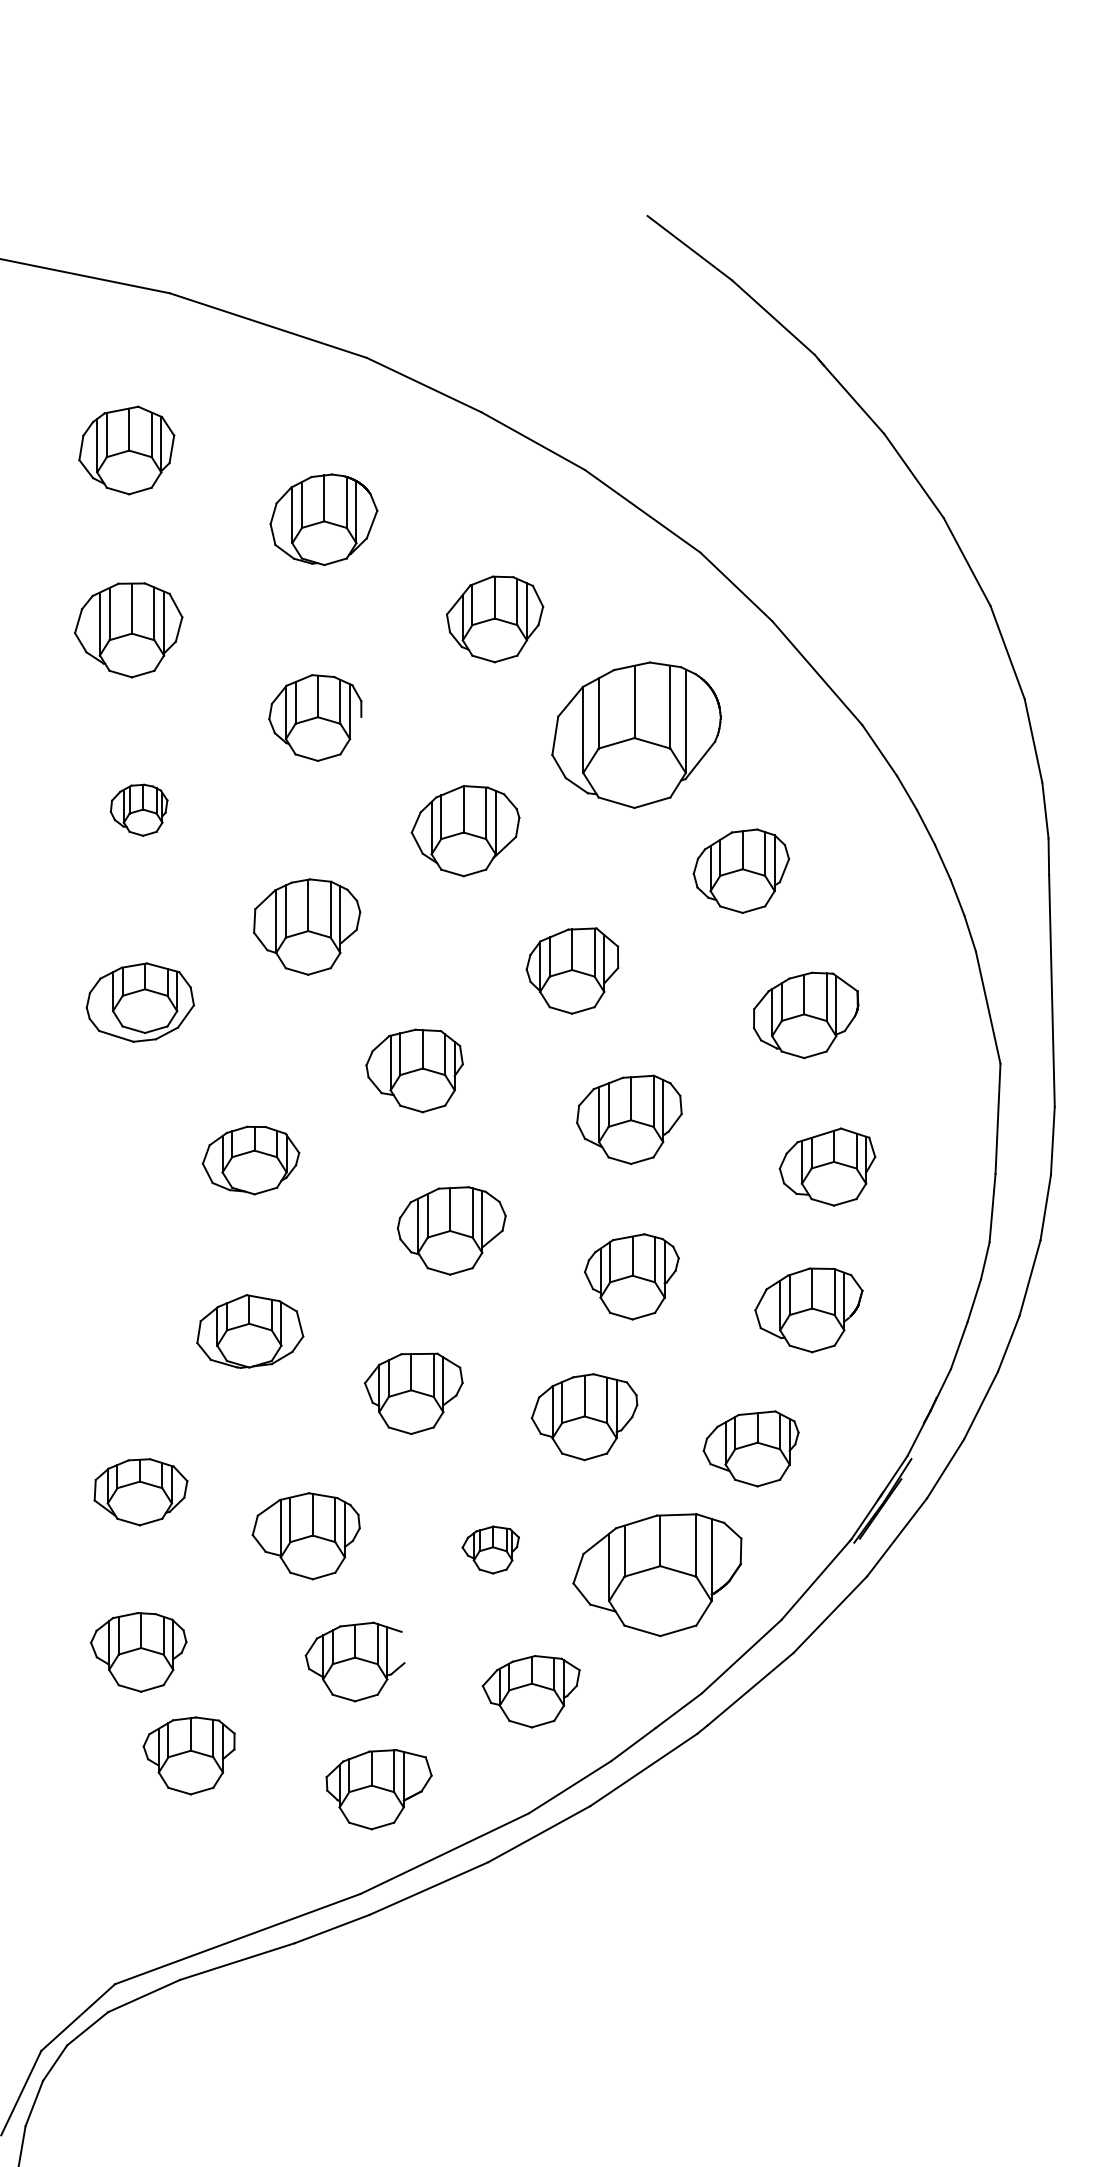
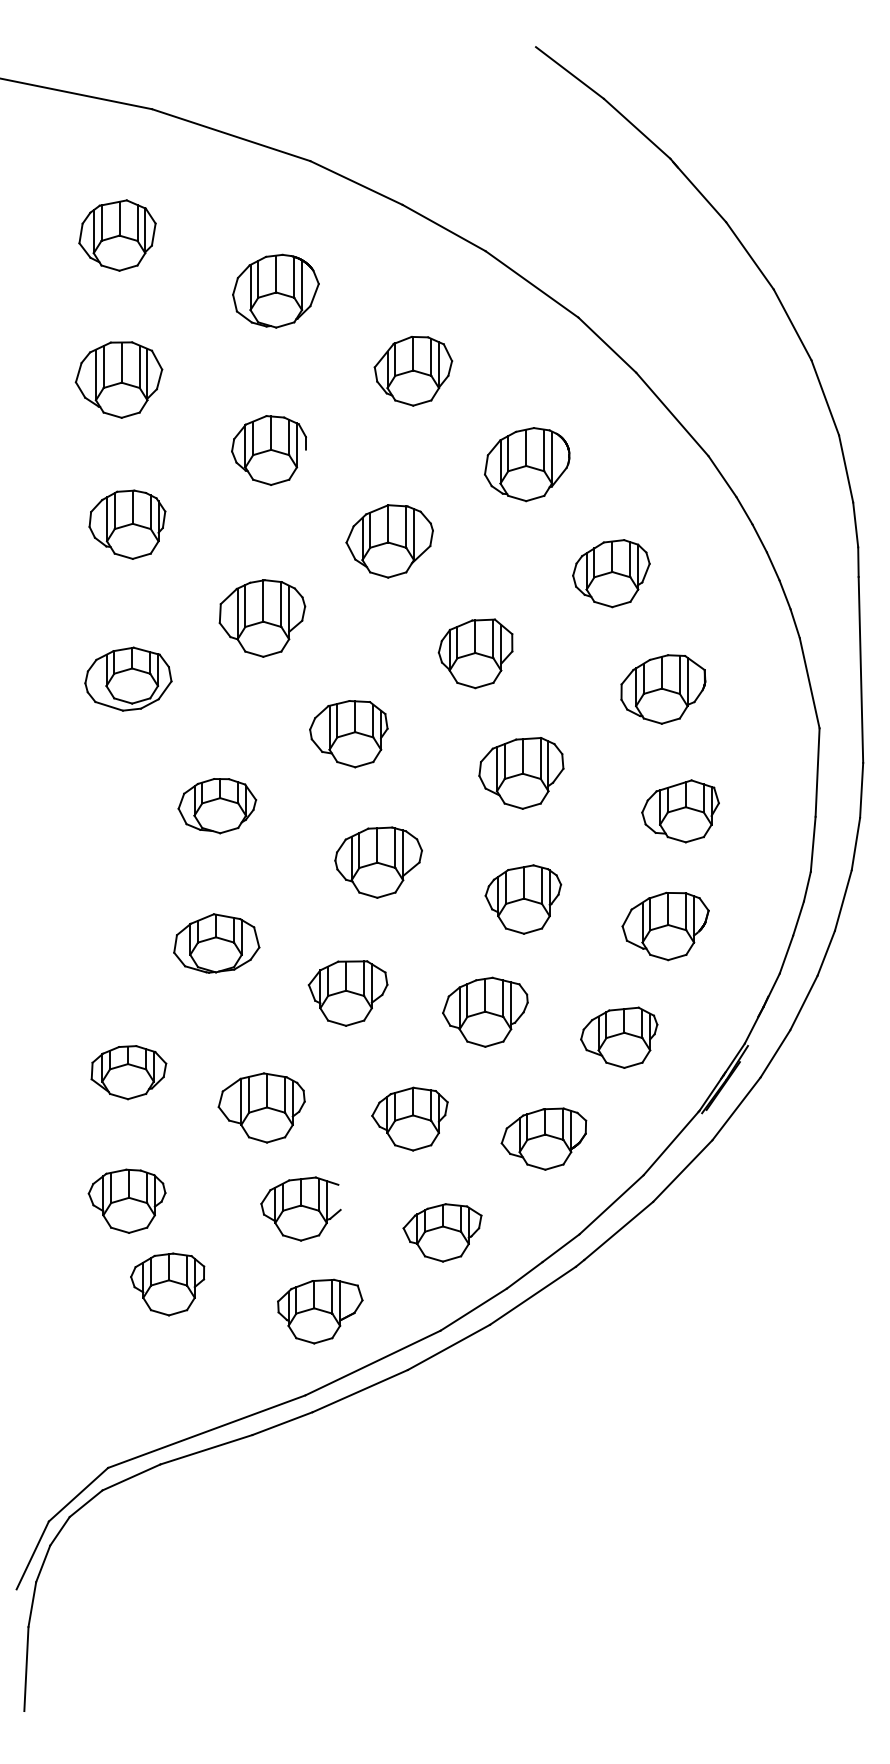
part: (636, 735) -> (527, 464), size x0.62
part: (139, 810) -> (127, 524), size x1.67
part: (490, 1549) -> (409, 1118), size x1.67
part: (656, 1574) -> (543, 1138), size x0.62

